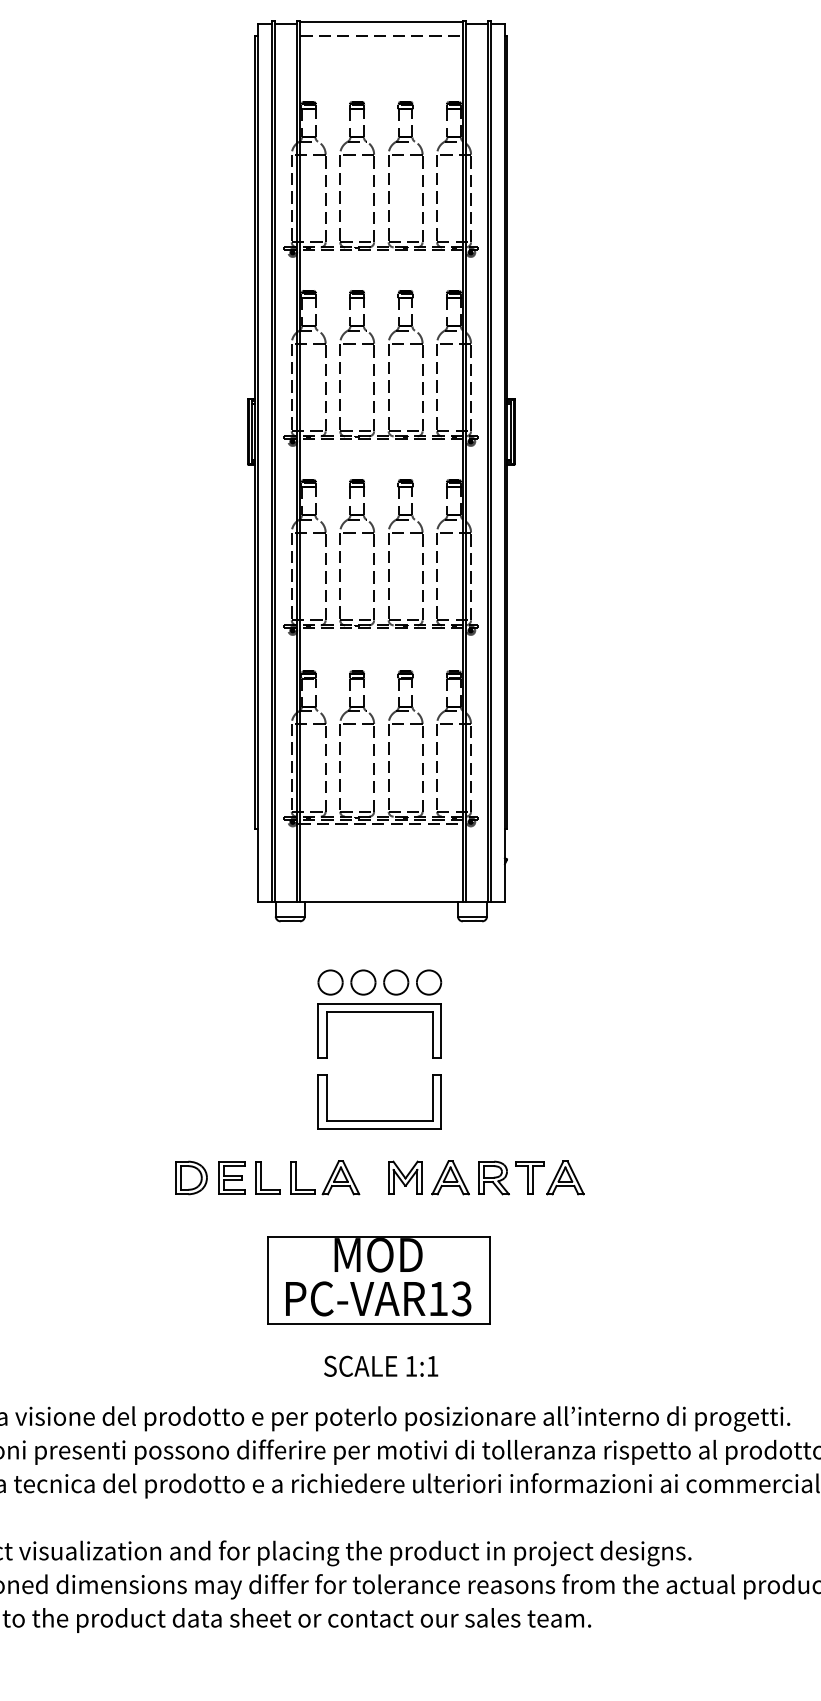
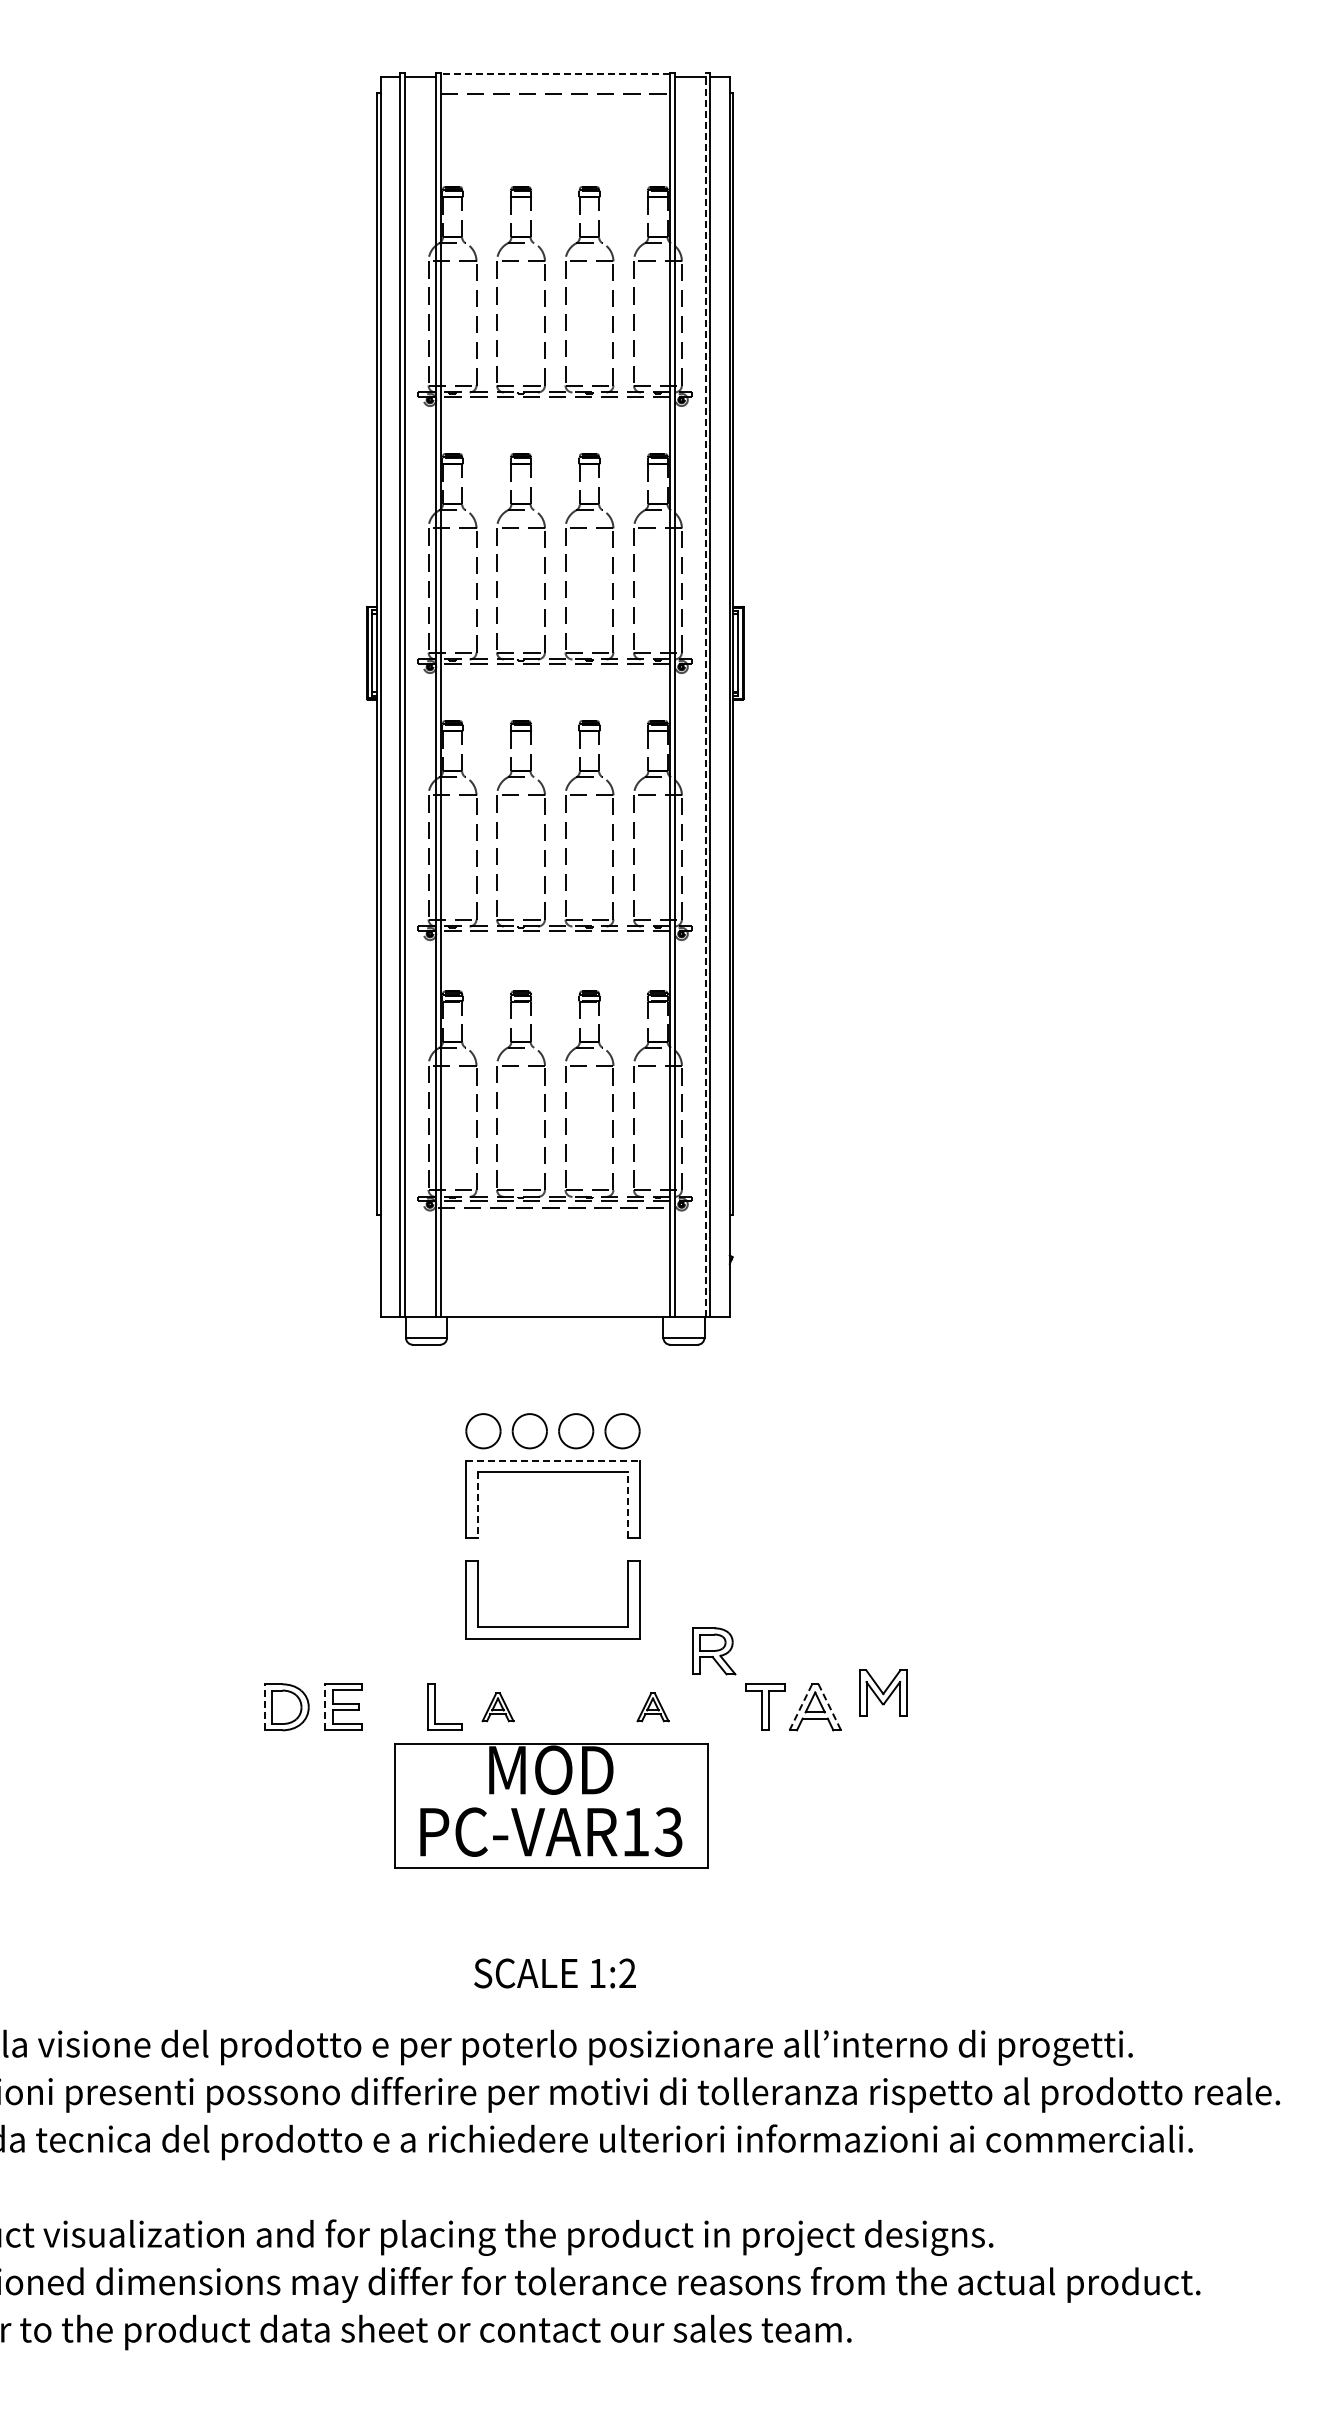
line: (381, 22) -> (555, 74), solid -> dashed
line: (487, 461) -> (705, 694), solid -> dashed
line: (379, 1003) -> (552, 1460), solid -> dashed
line: (326, 1035) -> (477, 1505), solid -> dashed
line: (433, 1035) -> (628, 1505), solid -> dashed
line: (175, 1177) -> (264, 1706), solid -> dashed
line: (218, 1177) -> (325, 1706), solid -> dashed
part: (261, 1177) -> (385, 1706), removed
part: (405, 1177) -> (883, 1692), moved
part: (340, 1178) -> (497, 1707), size x0.6
part: (450, 1178) -> (652, 1707), size x0.6
part: (494, 1178) -> (714, 1651), moved
line: (554, 1178) -> (800, 1707), solid -> dashed
line: (575, 1178) -> (829, 1707), solid -> dashed
part: (378, 1280) -> (551, 1805), moved
text: (432, 1365) -> (627, 1972), 1:1 -> 1:2

